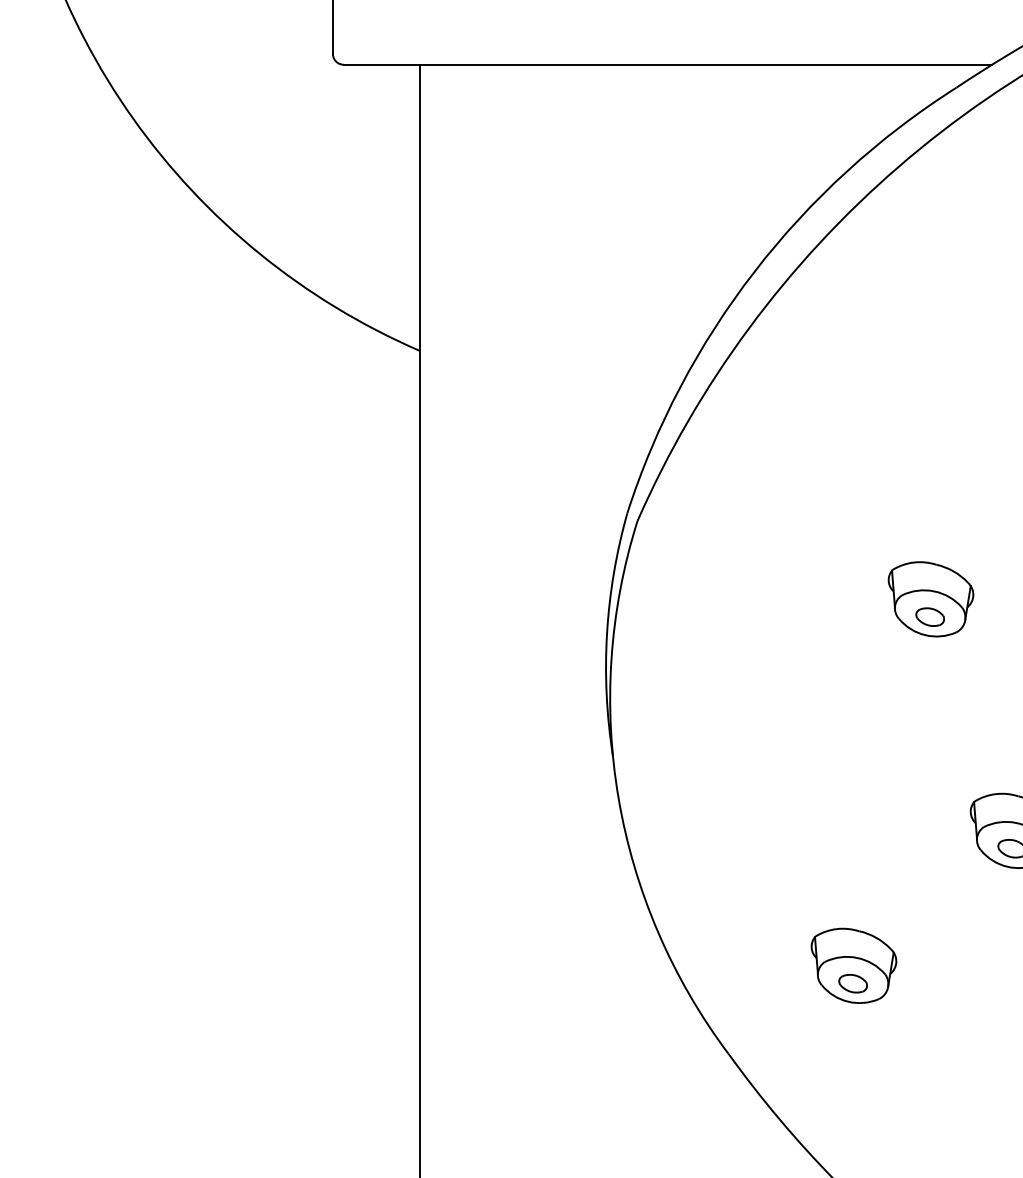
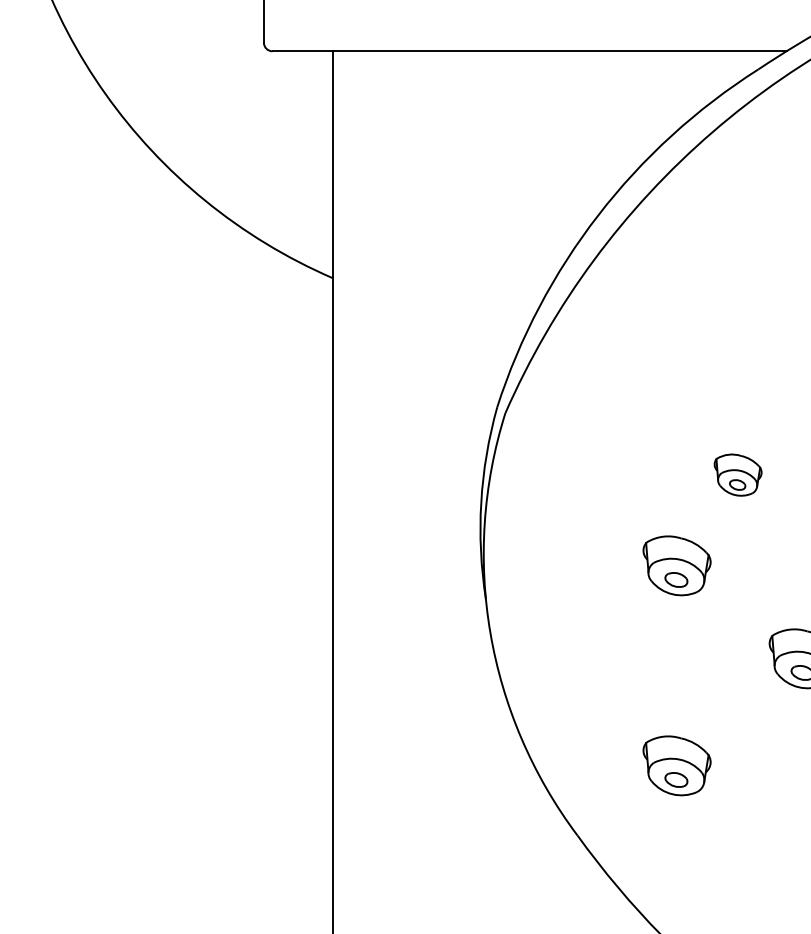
part: (930, 598) -> (737, 474), size x0.7
part: (853, 713) -> (676, 565), added

